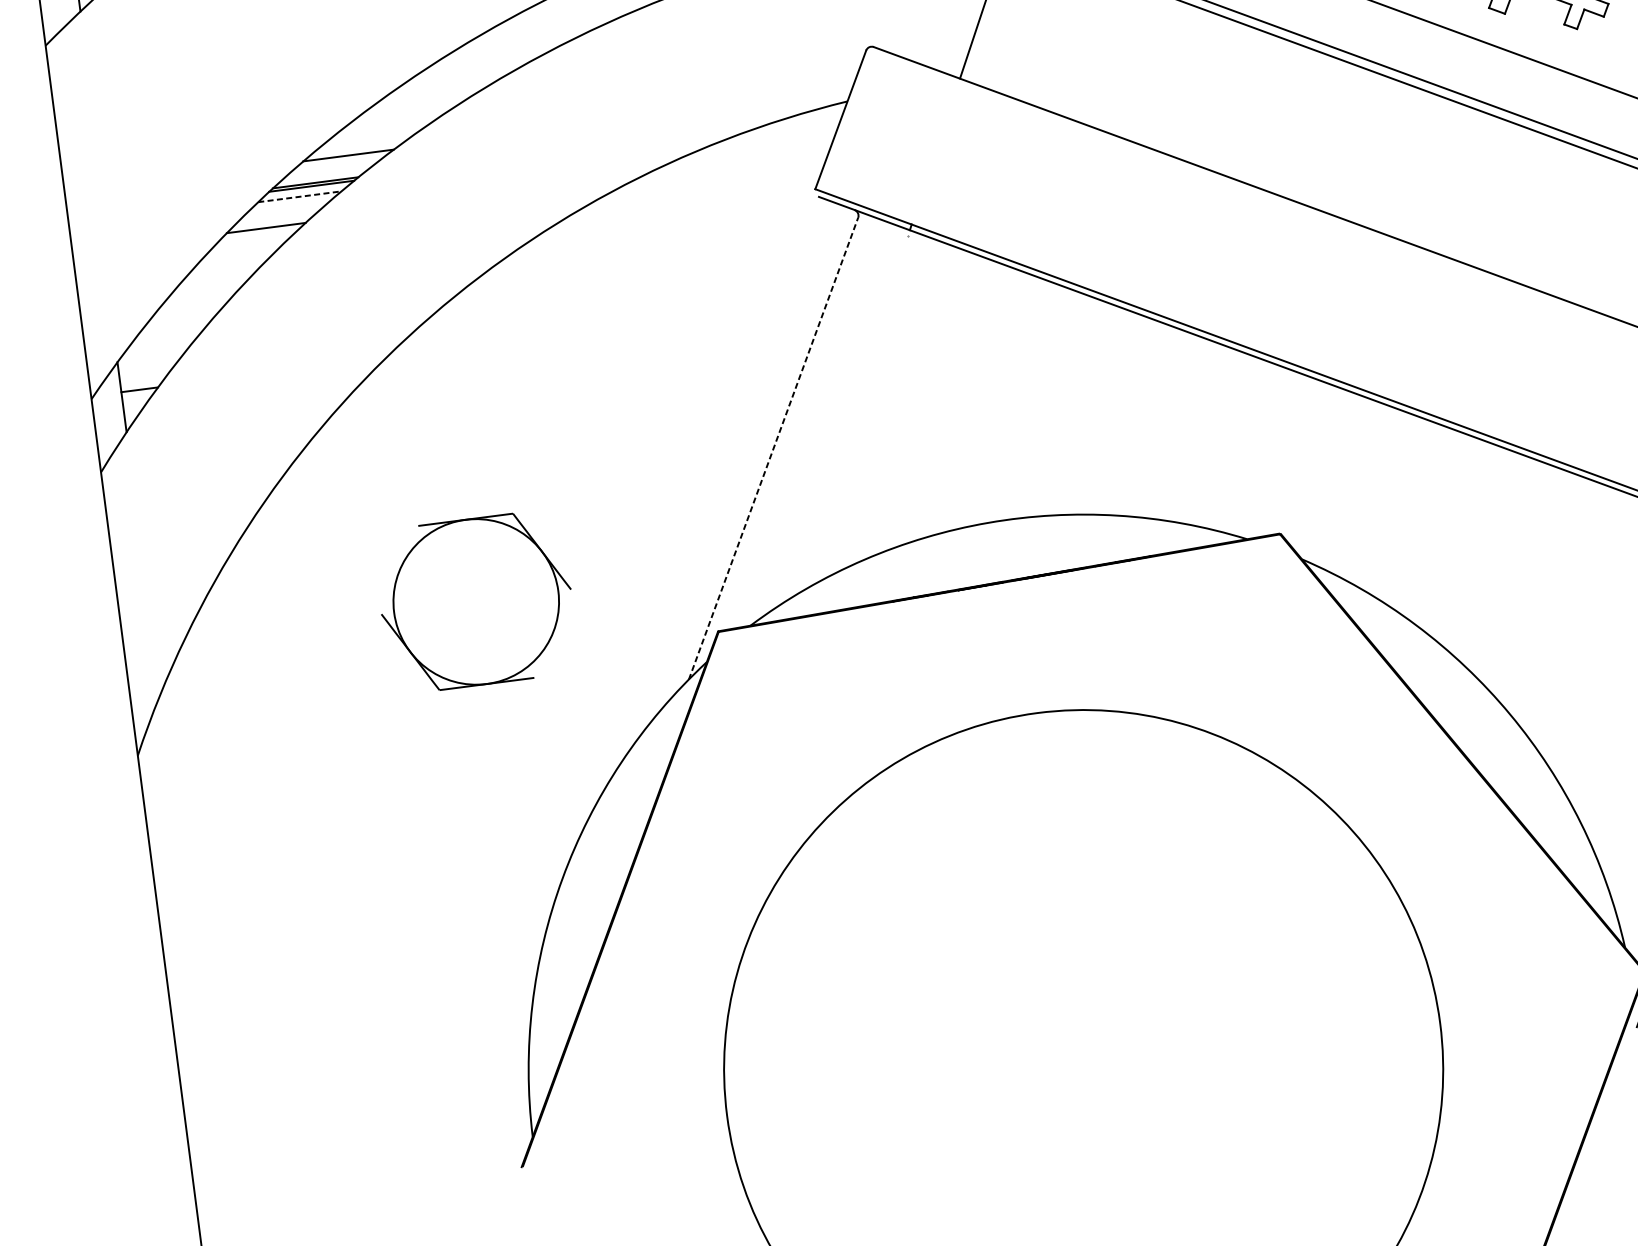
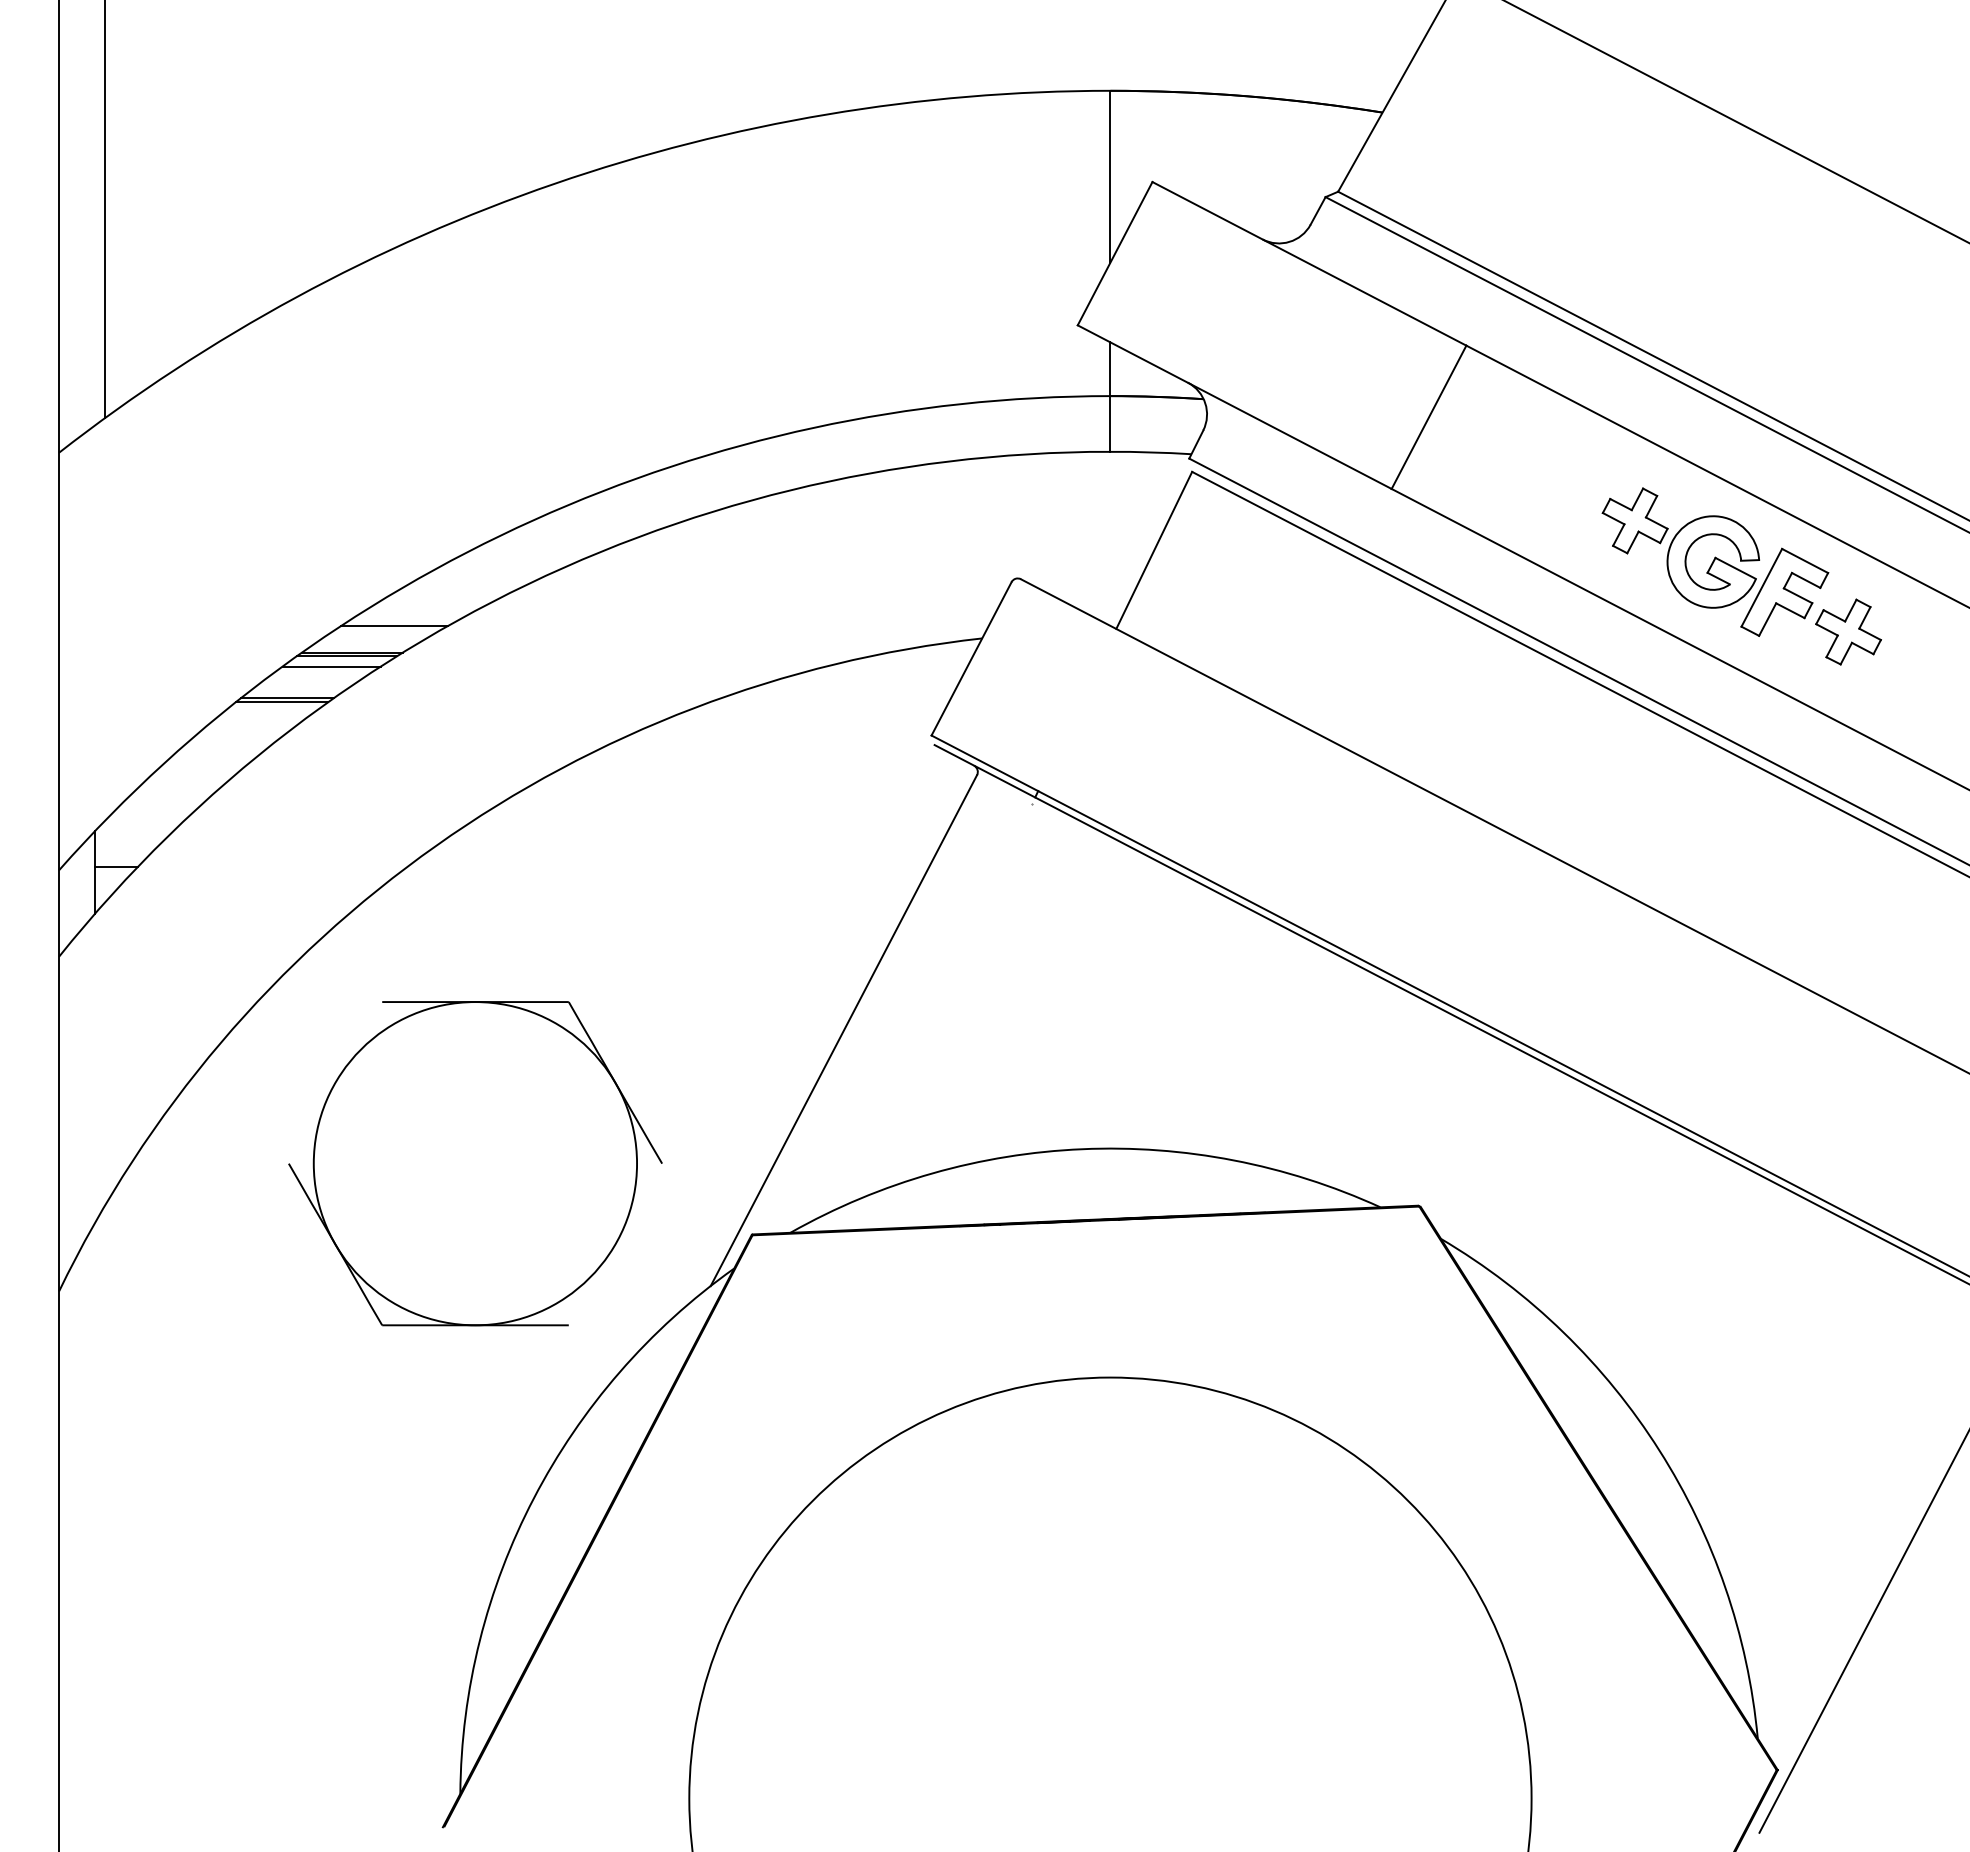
line: (300, 196) -> (332, 666), dashed -> solid
line: (261, 232) -> (281, 702), added
line: (774, 448) -> (844, 1030), dashed -> solid
part: (476, 601) -> (475, 1163), size x1.67

